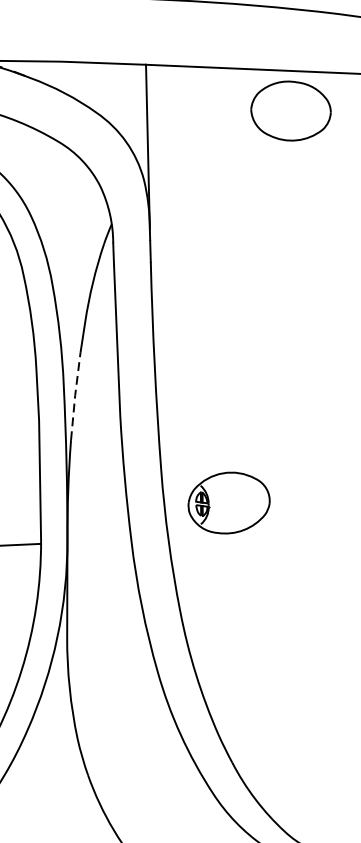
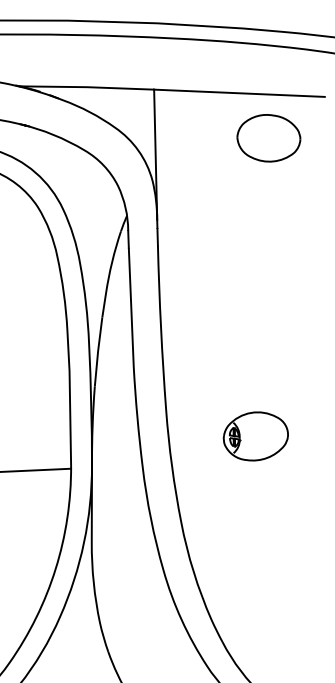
part: (290, 111) -> (268, 138), moved
line: (75, 395) -> (98, 351), dashed -> solid
part: (228, 503) -> (255, 436), moved

